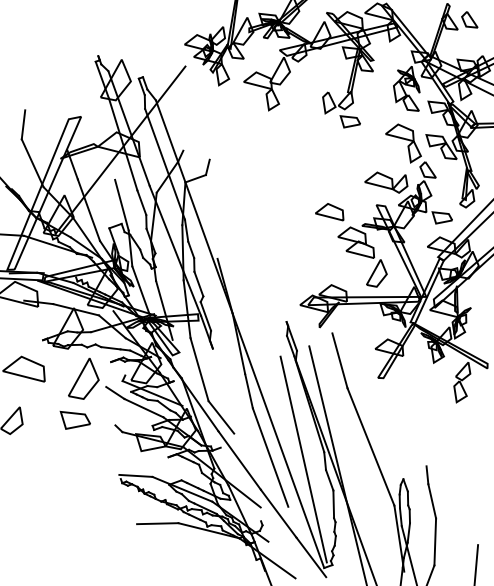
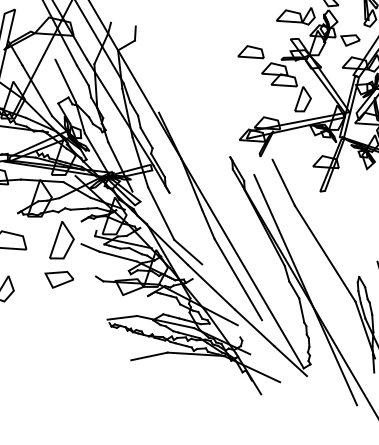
line: (303, 459) -> (267, 275), removed

